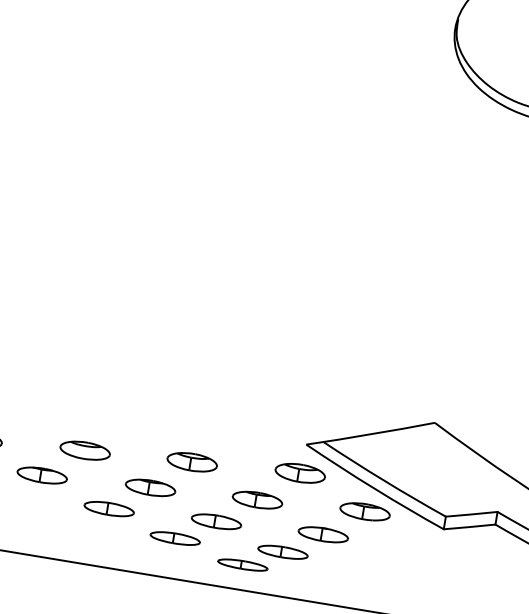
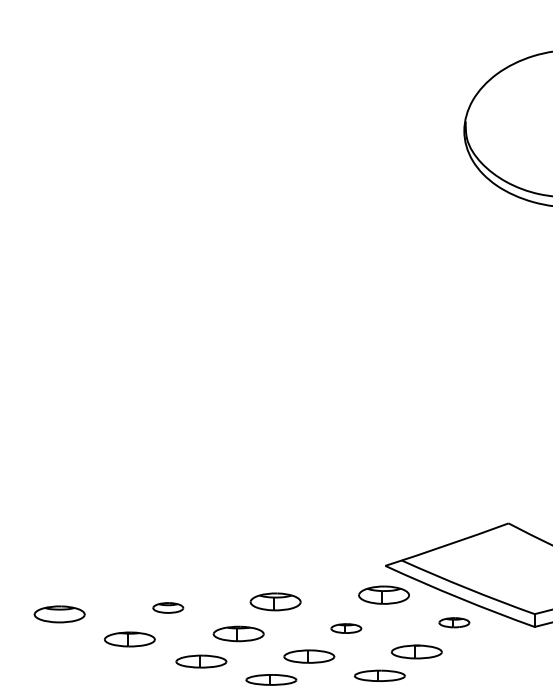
part: (85, 450) -> (168, 607), size x0.6
part: (257, 500) -> (346, 628), size x0.6
part: (365, 511) -> (454, 622), size x0.6

